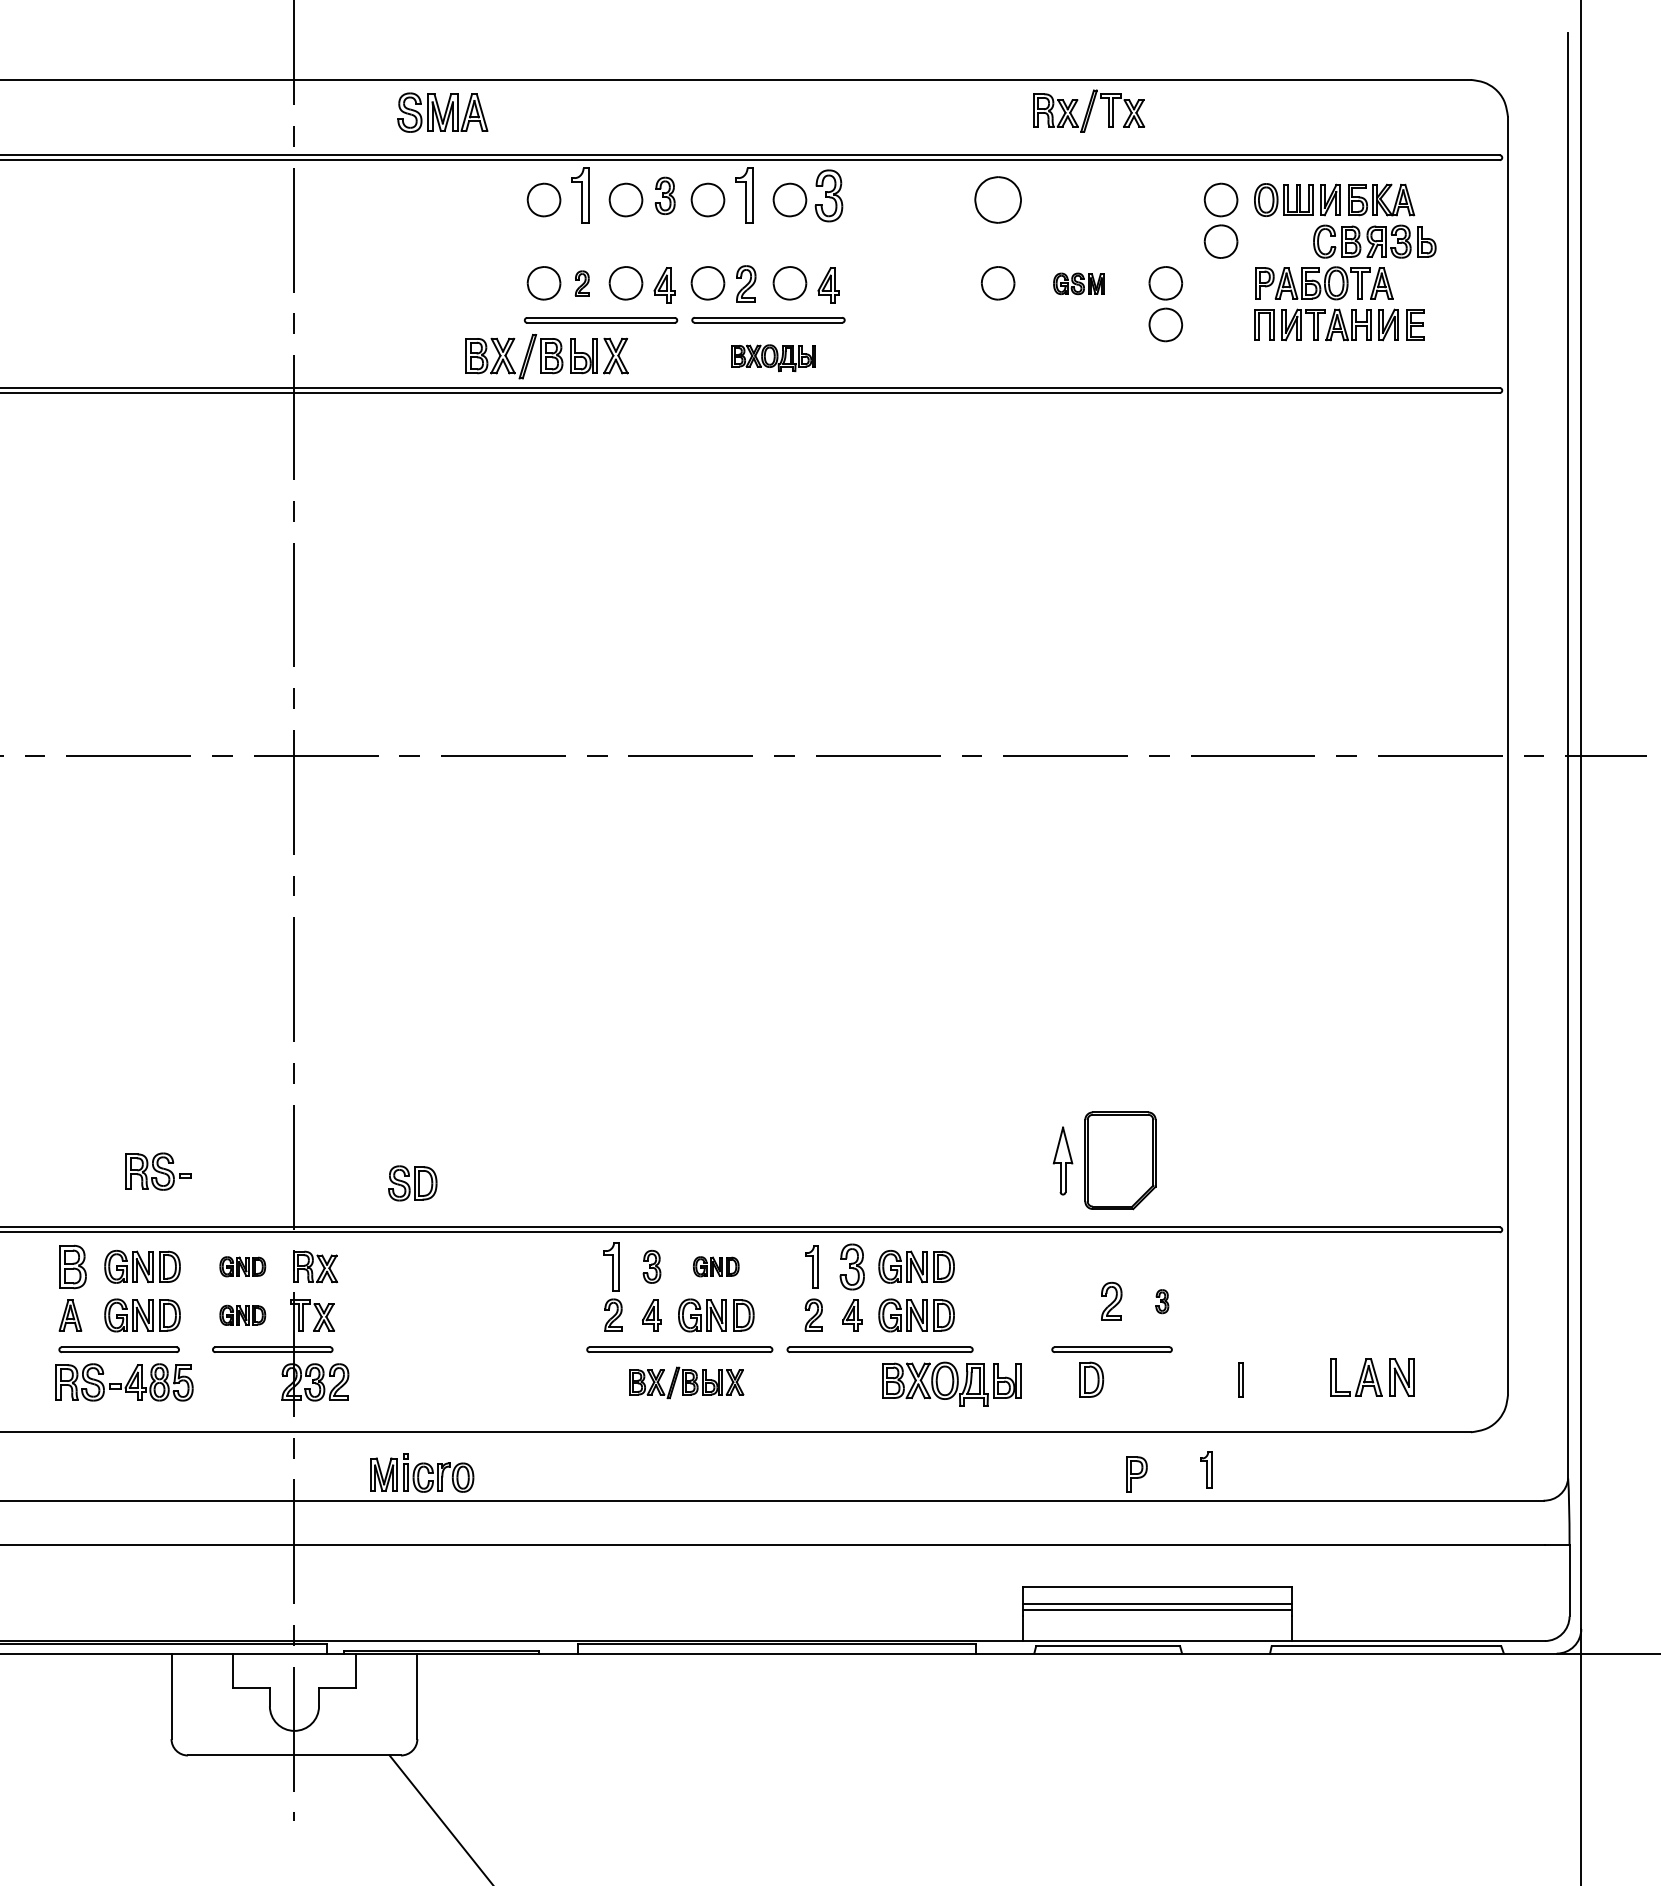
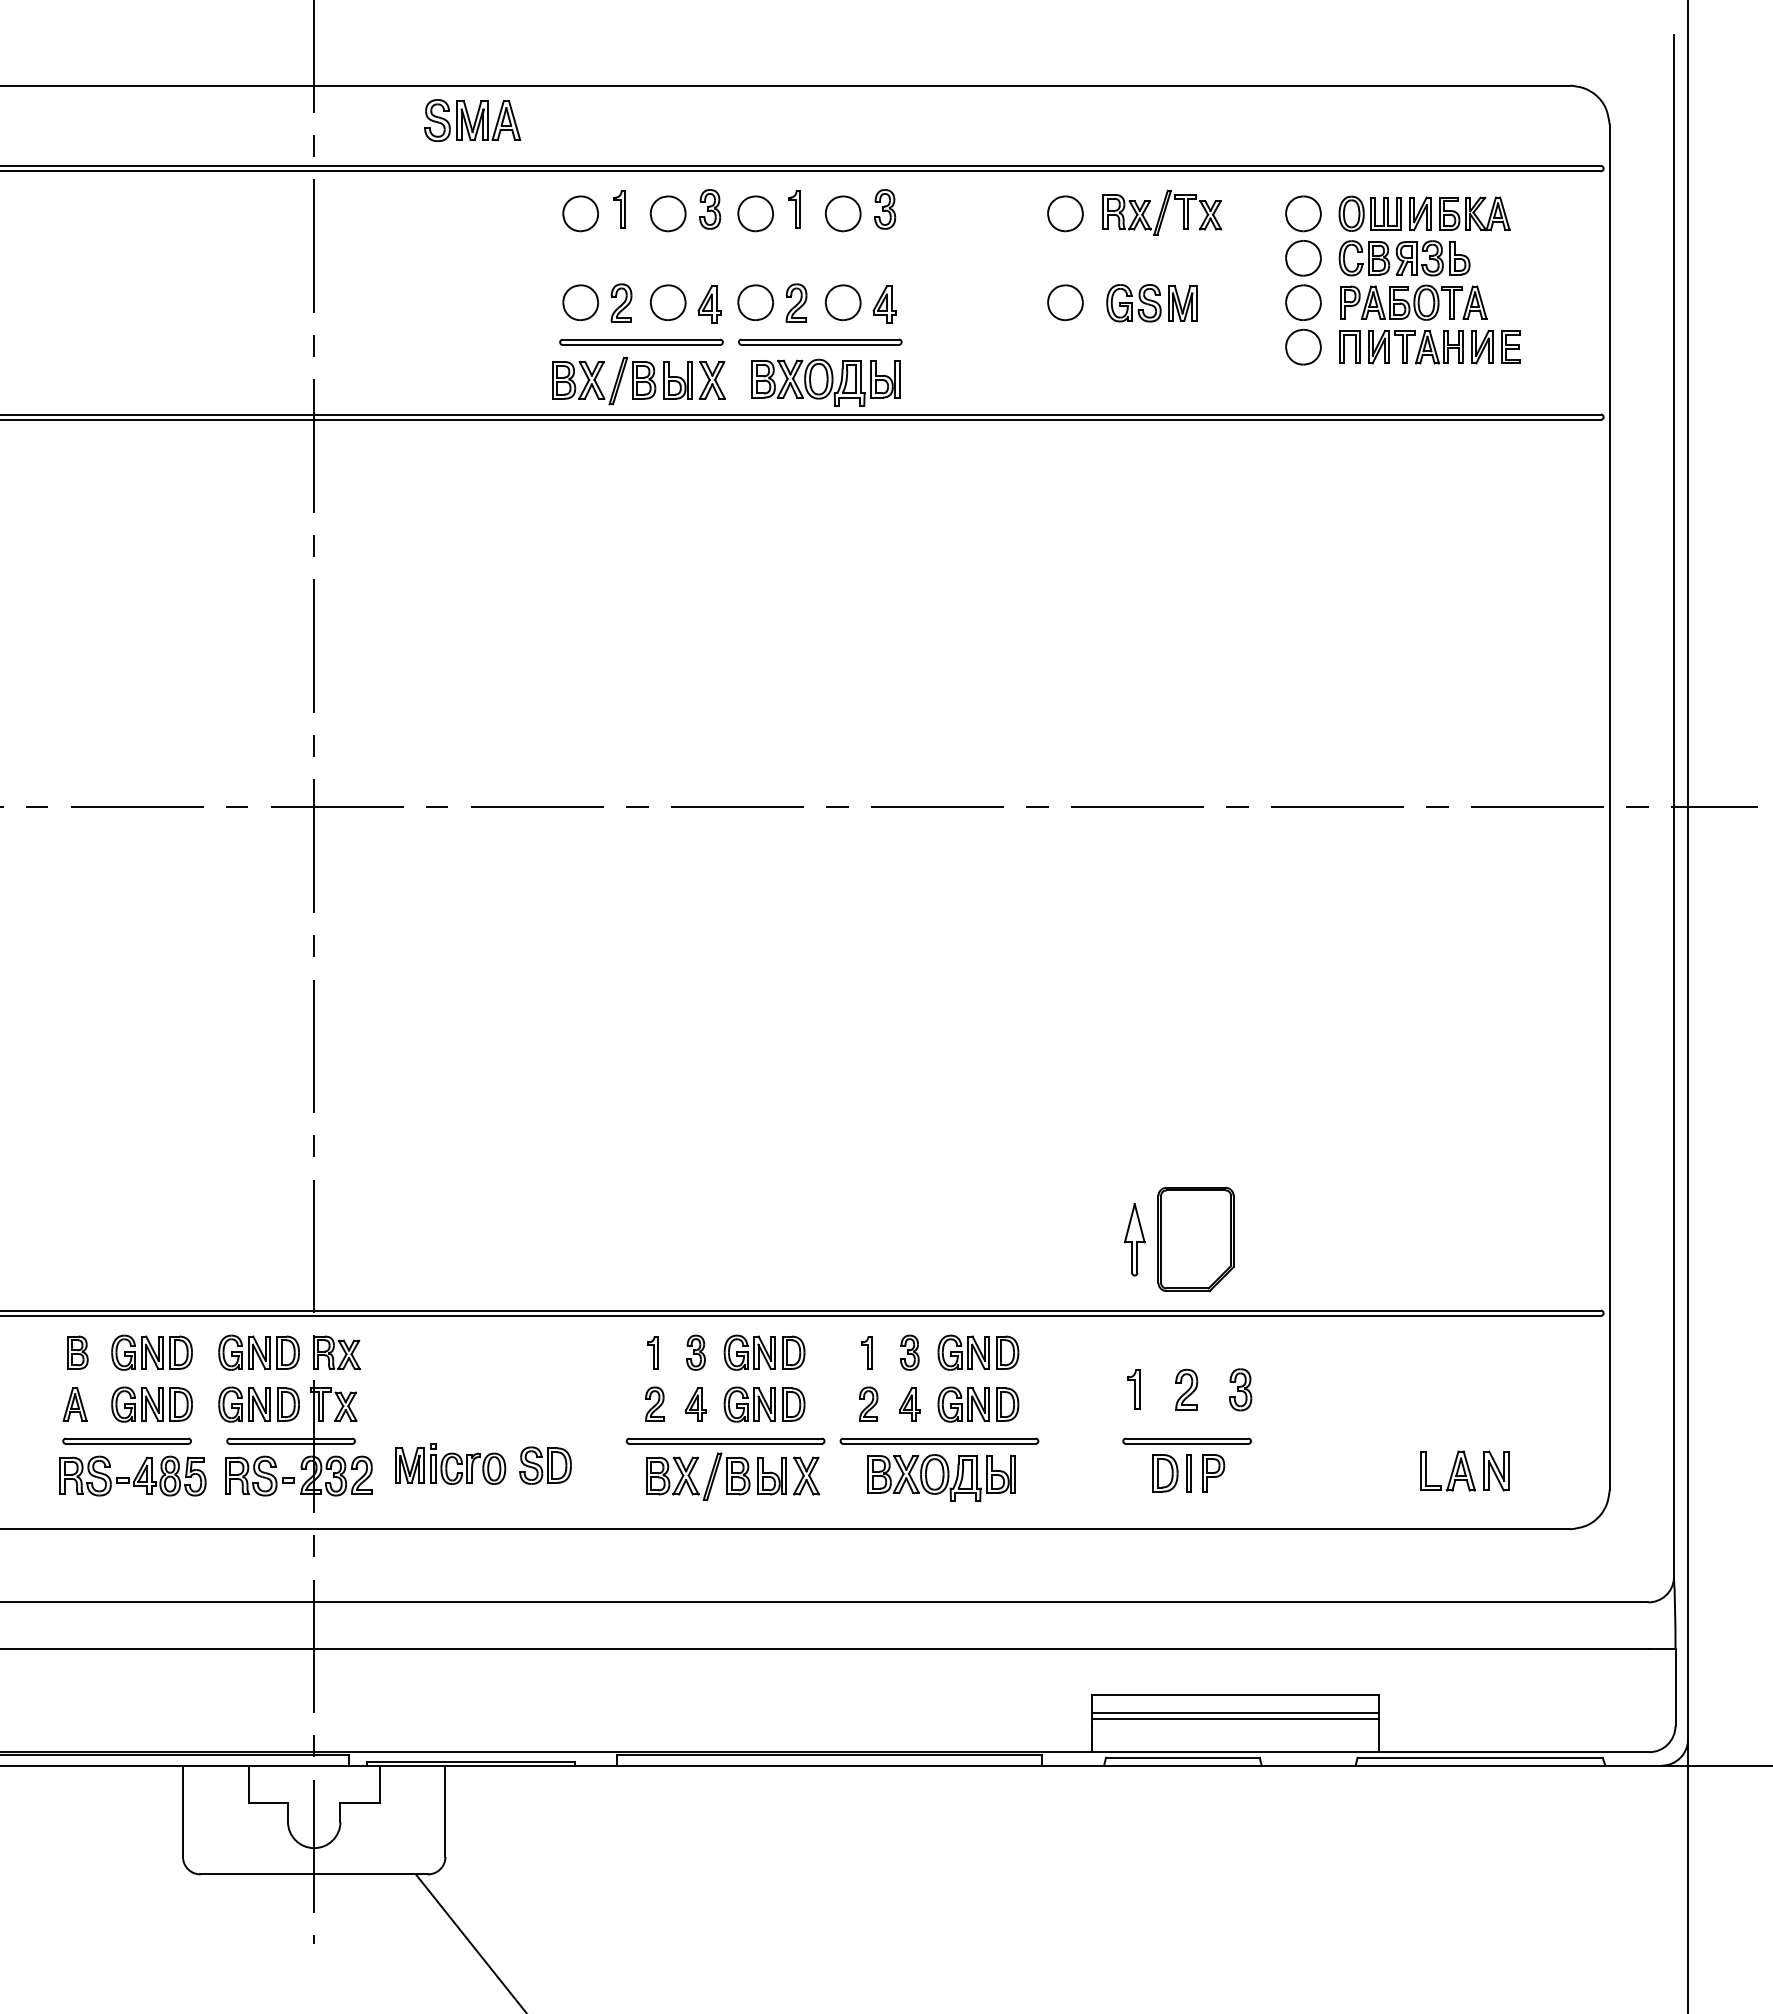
part: (1089, 110) -> (1162, 212), moved
part: (580, 195) -> (619, 209), size x0.62
part: (744, 195) -> (794, 209), size x0.62
part: (829, 195) -> (885, 209), size x0.71
part: (998, 199) -> (1065, 213), size x0.71
part: (1374, 241) -> (1404, 258), moved
part: (582, 283) -> (621, 302), size x1.43
part: (1078, 284) -> (1151, 303), size x1.67
part: (1165, 303) -> (1303, 324), moved
part: (546, 356) -> (638, 380), moved
part: (773, 358) -> (825, 382), size x1.67
part: (157, 1171) -> (259, 1475), moved
part: (412, 1183) -> (545, 1465), moved
part: (72, 1266) -> (77, 1352), size x0.71
part: (242, 1266) -> (258, 1352), size x1.67
part: (611, 1266) -> (652, 1352), size x0.62
part: (716, 1266) -> (764, 1352), size x1.67
part: (811, 1266) -> (866, 1352), size x0.71
part: (852, 1266) -> (909, 1352), size x0.71
part: (1162, 1301) -> (1240, 1389), size x1.67
part: (242, 1315) -> (258, 1404), size x1.67
part: (1240, 1379) -> (1188, 1473), moved
part: (687, 1382) -> (733, 1476), size x1.43
part: (951, 1383) -> (941, 1477), moved
part: (1206, 1469) -> (1133, 1389), moved
part: (422, 1472) -> (450, 1463), moved
part: (1136, 1474) -> (1213, 1473), moved

